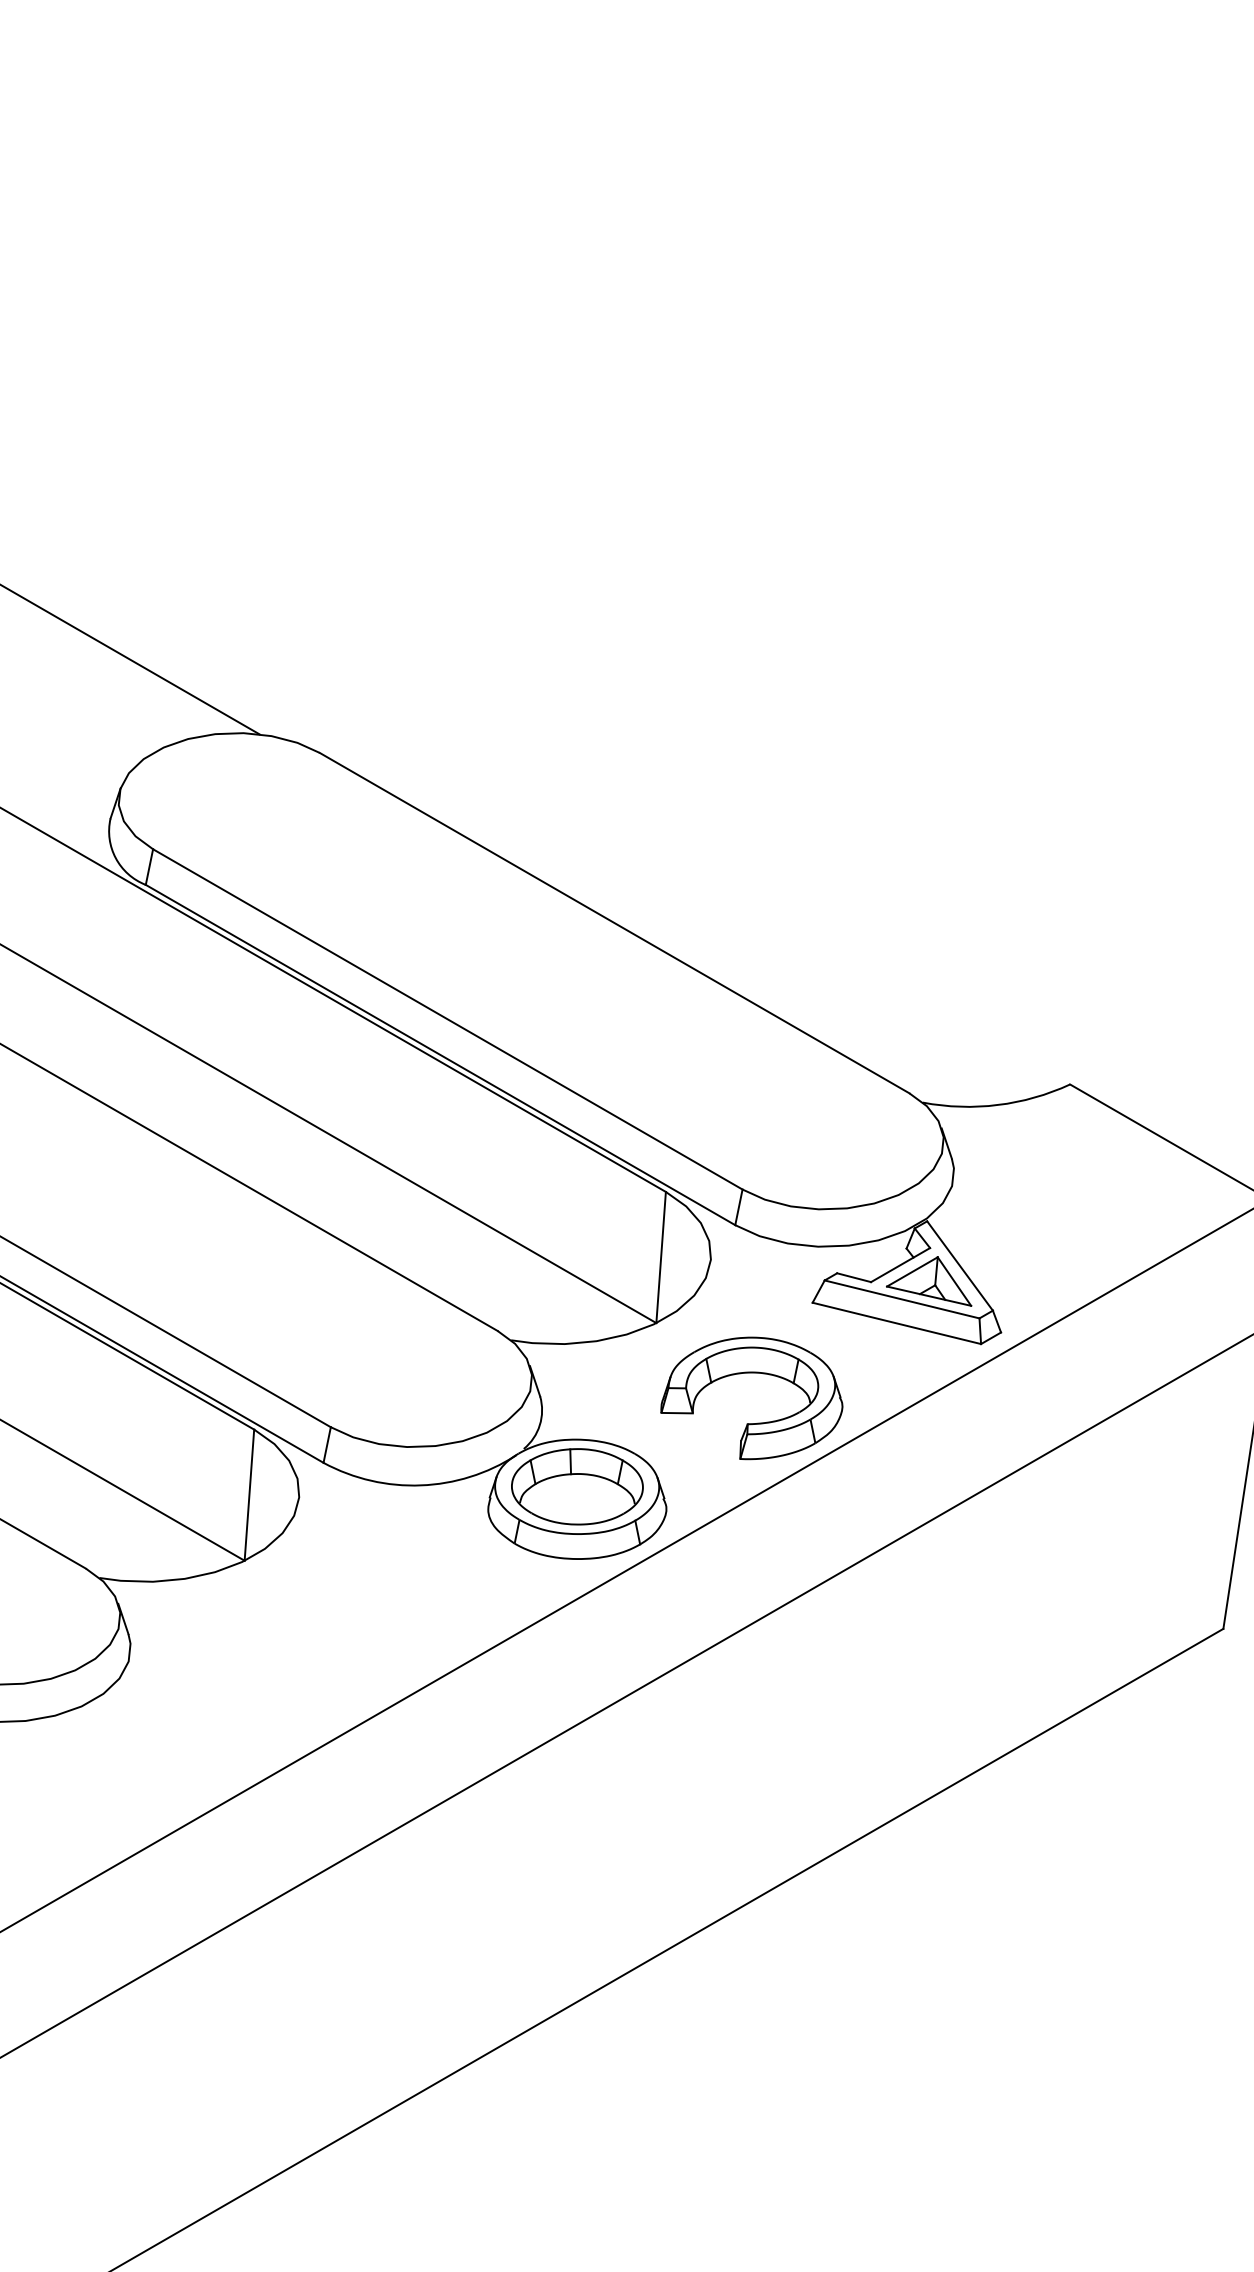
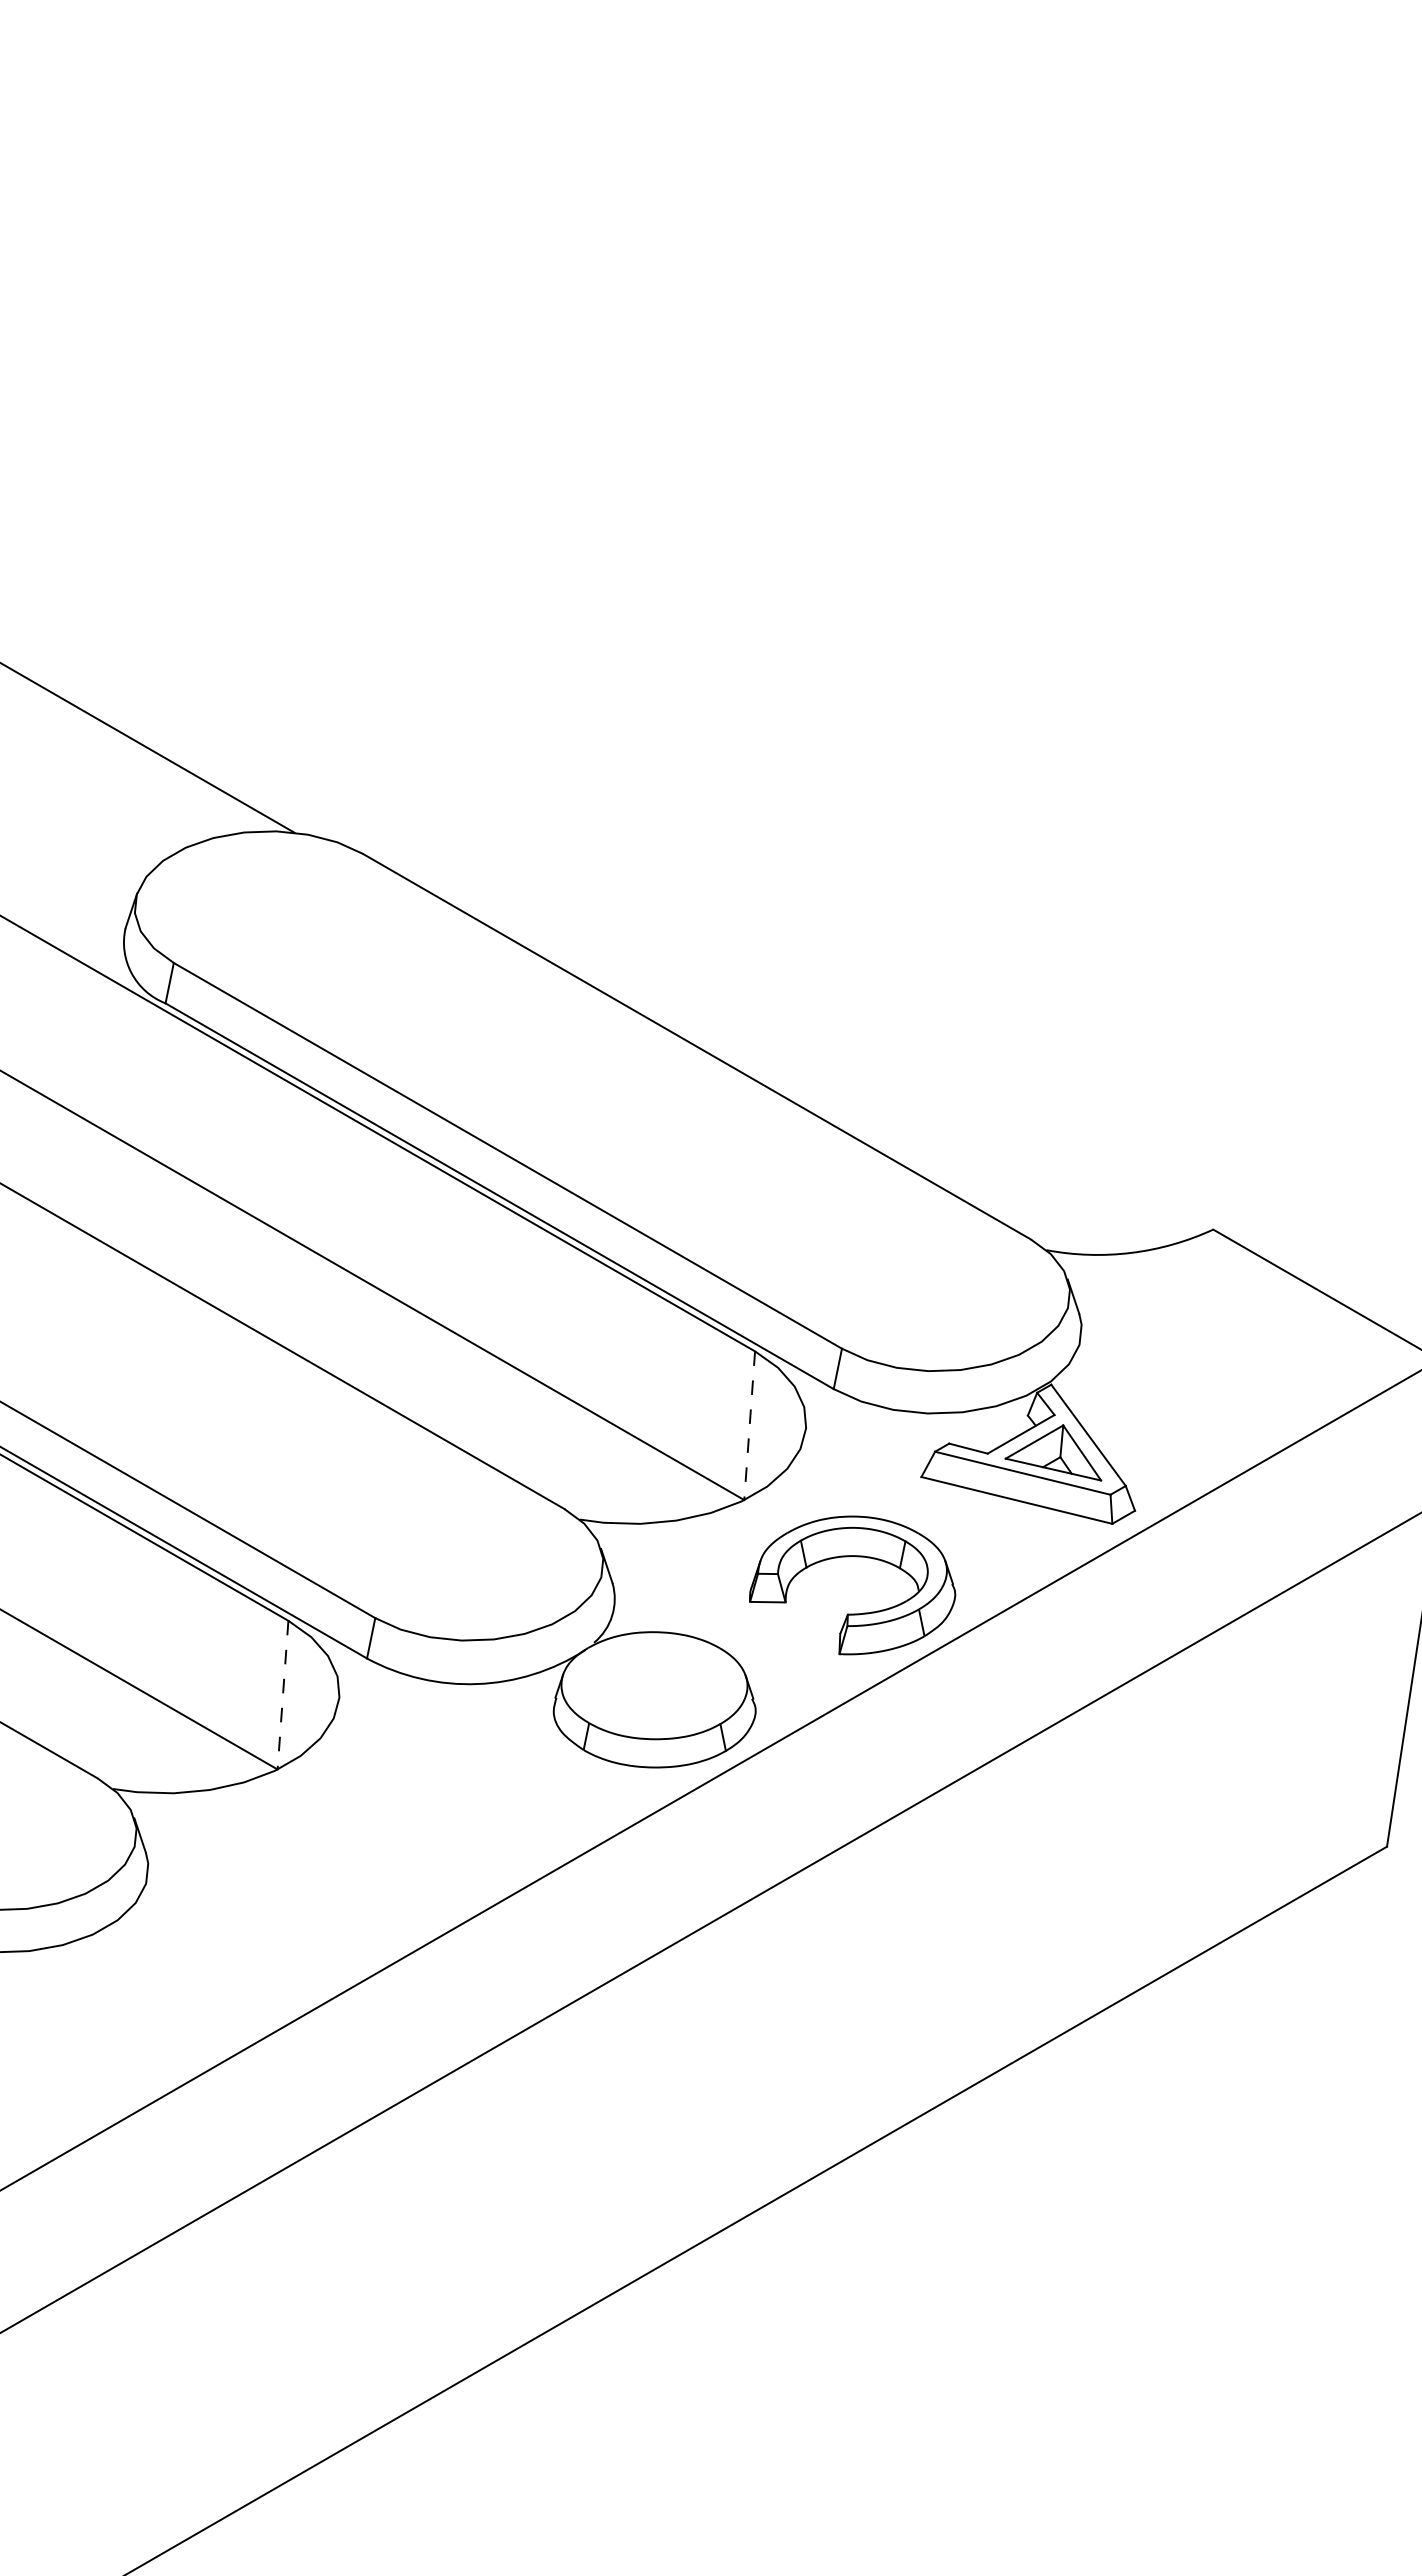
line: (660, 1257) -> (749, 1425), solid -> dashed
part: (577, 1486) -> (654, 1685), removed
line: (249, 1495) -> (283, 1695), solid -> dashed

